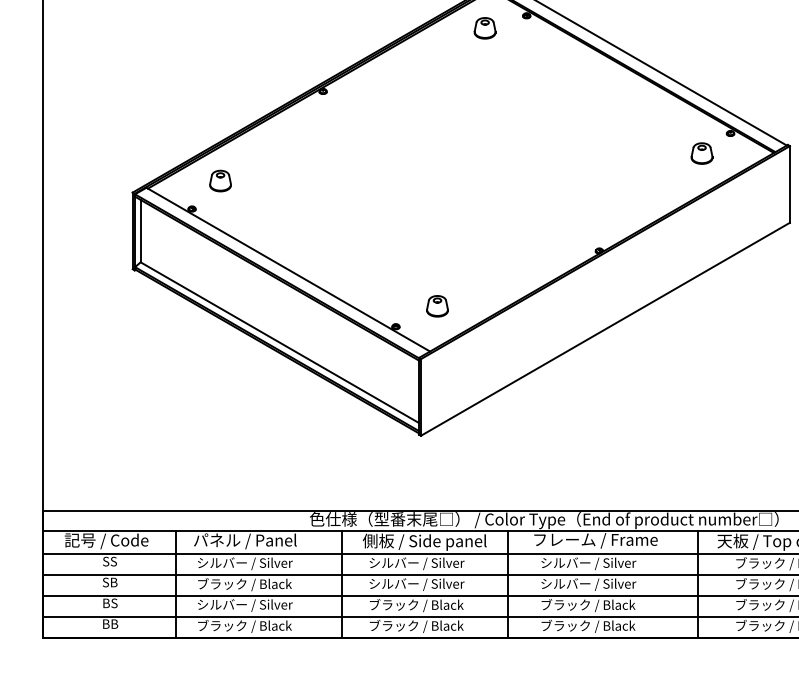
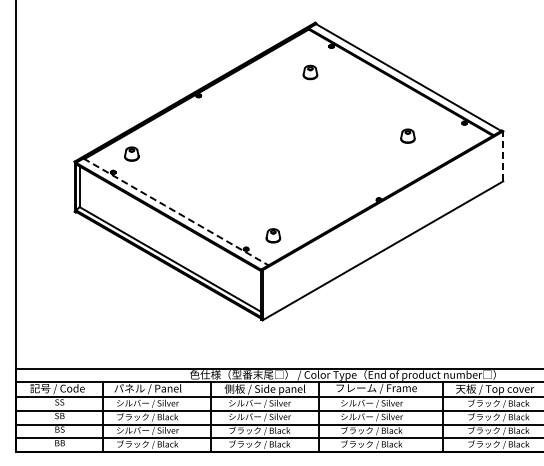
part: (485, 28) -> (310, 72), moved
part: (701, 152) -> (407, 135), moved
line: (790, 183) -> (503, 155), solid -> dashed
line: (289, 268) -> (176, 211), solid -> dashed

